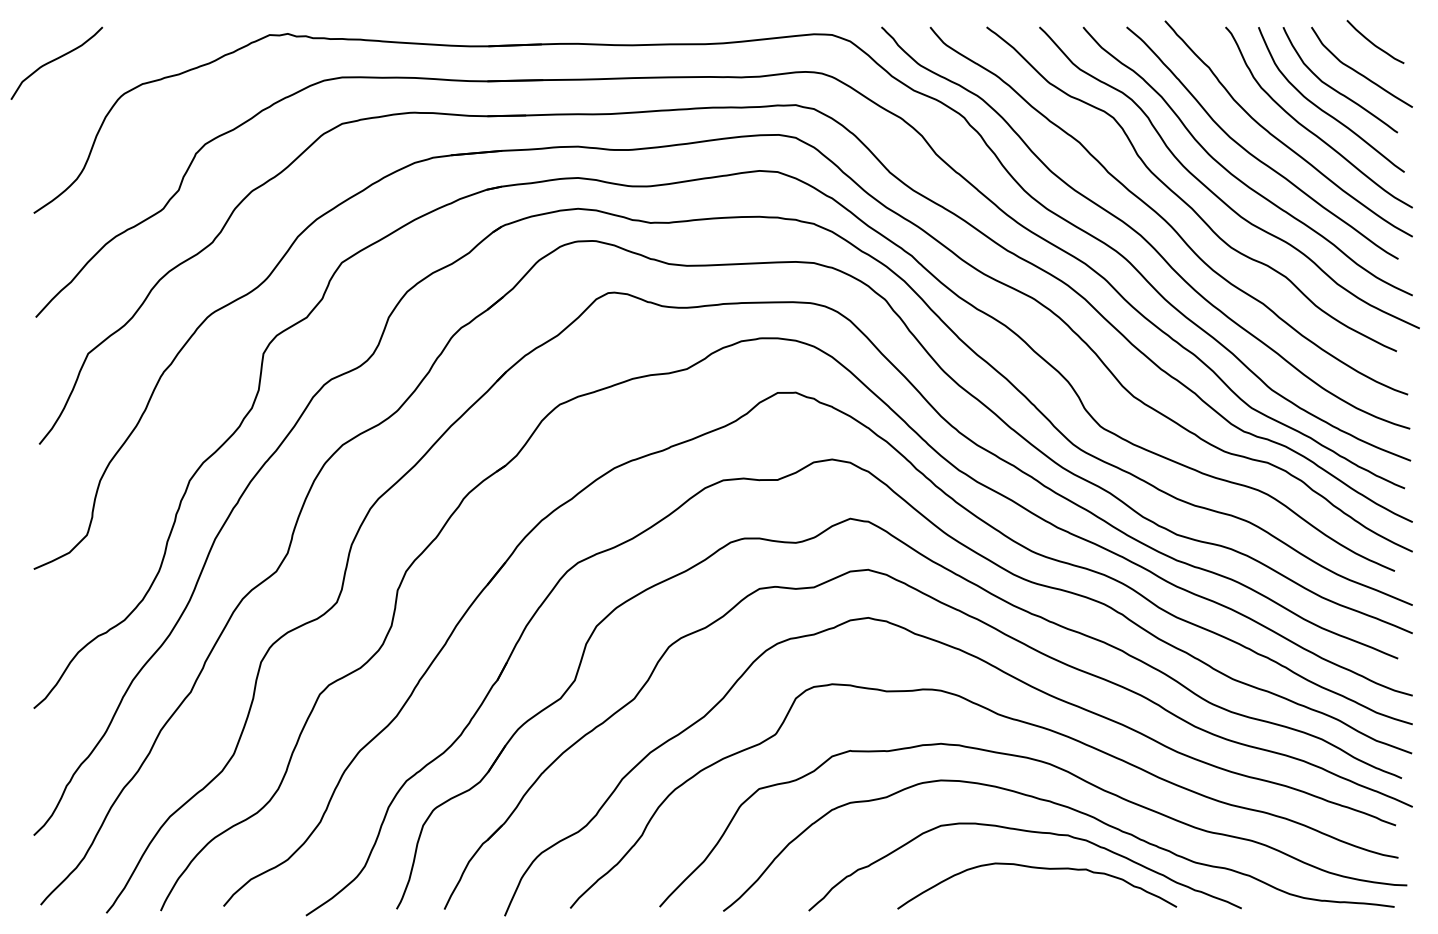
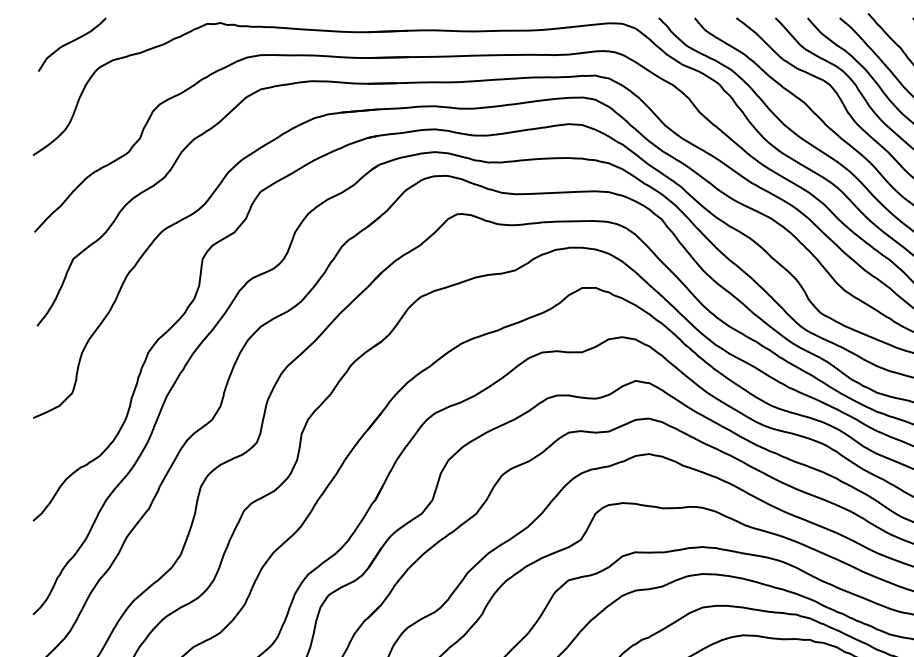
curve: (55, 60) -> (71, 42), moved

